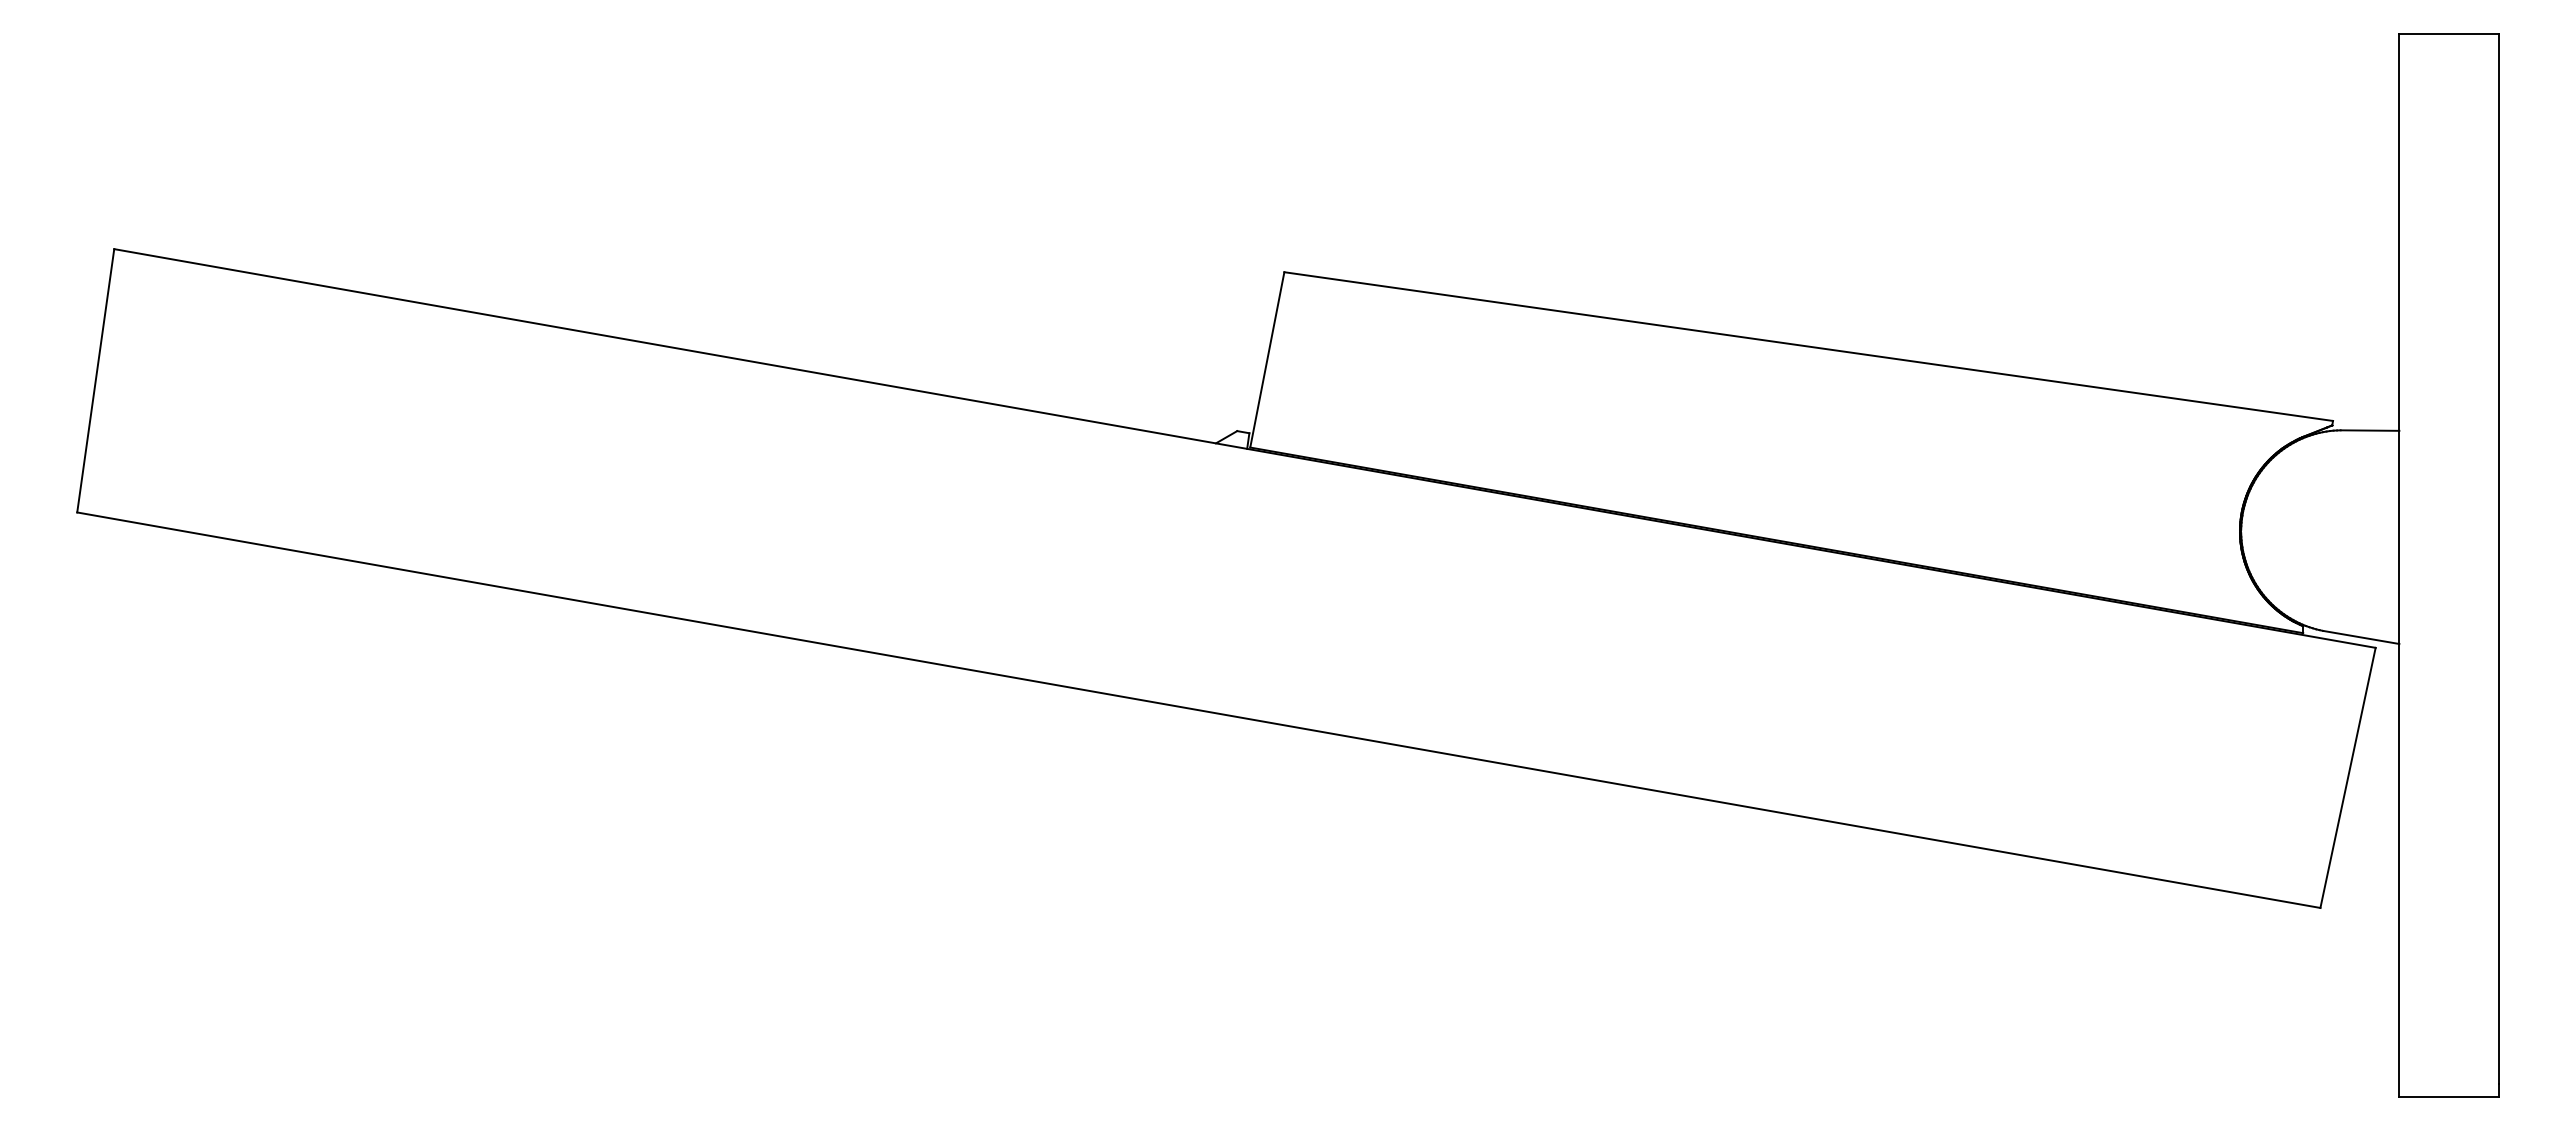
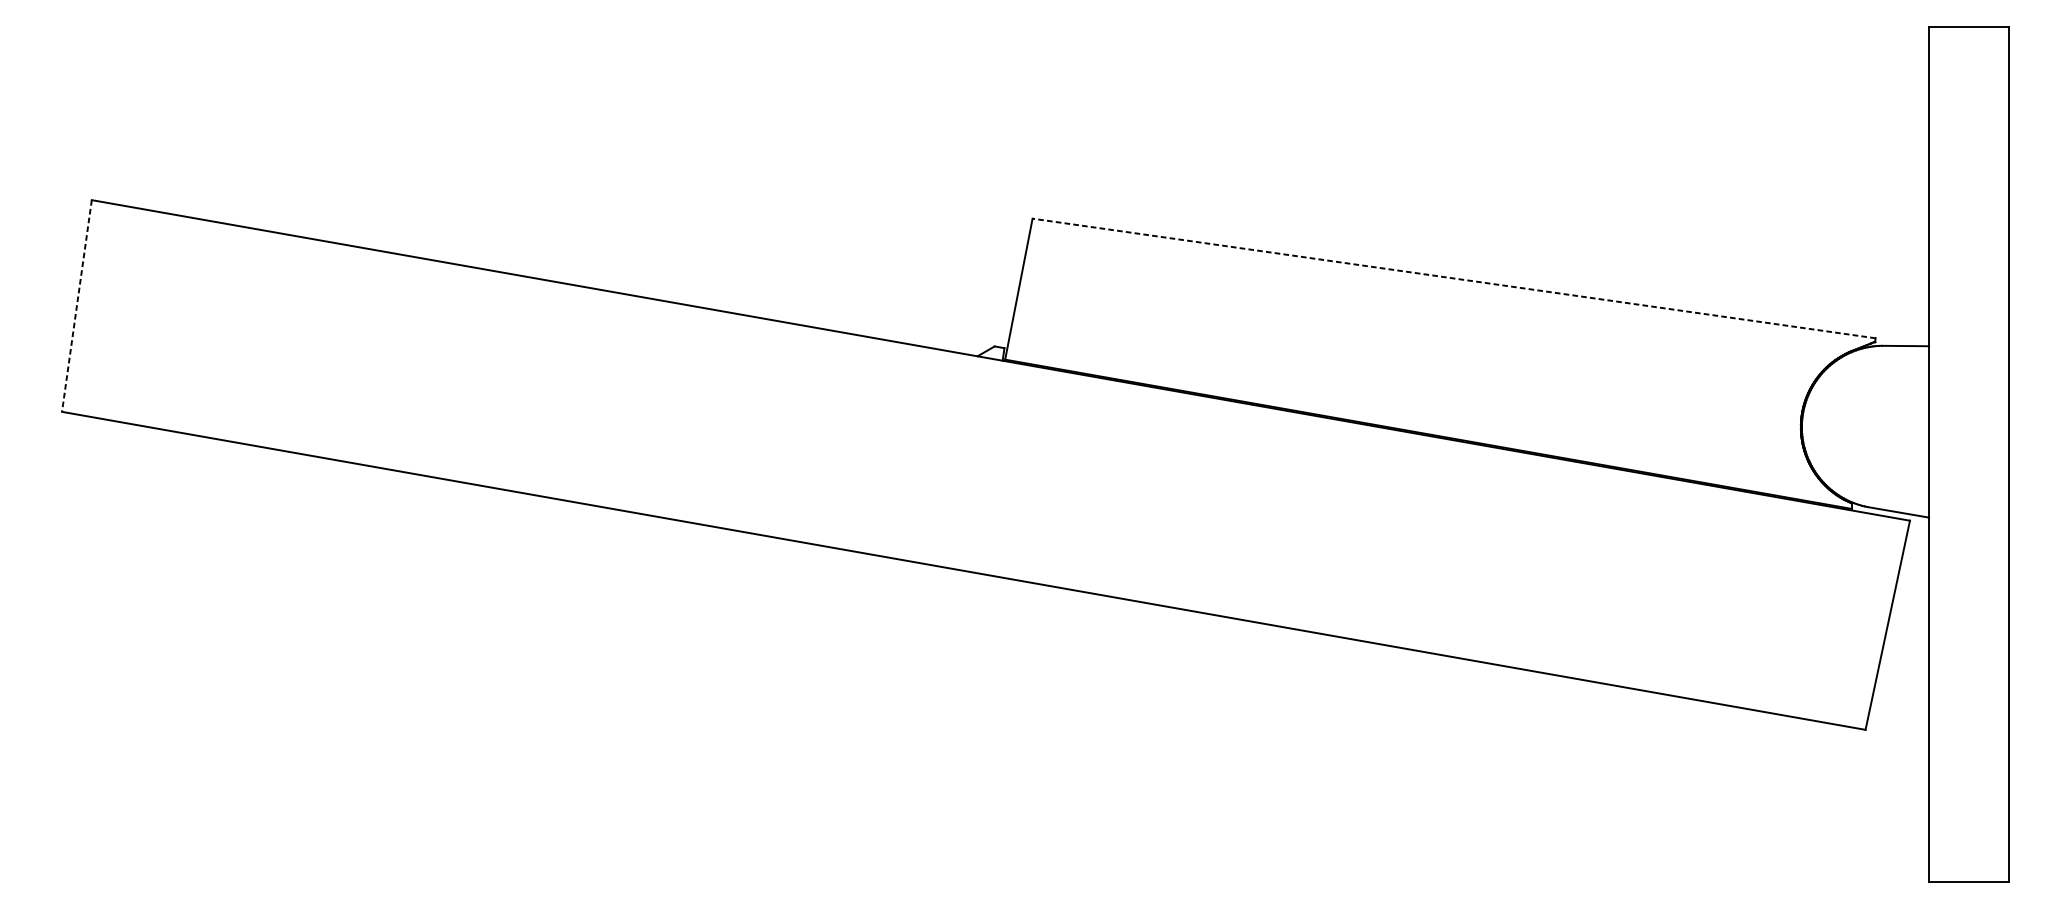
line: (1808, 346) -> (1453, 278), solid -> dashed
line: (95, 380) -> (76, 305), solid -> dashed

